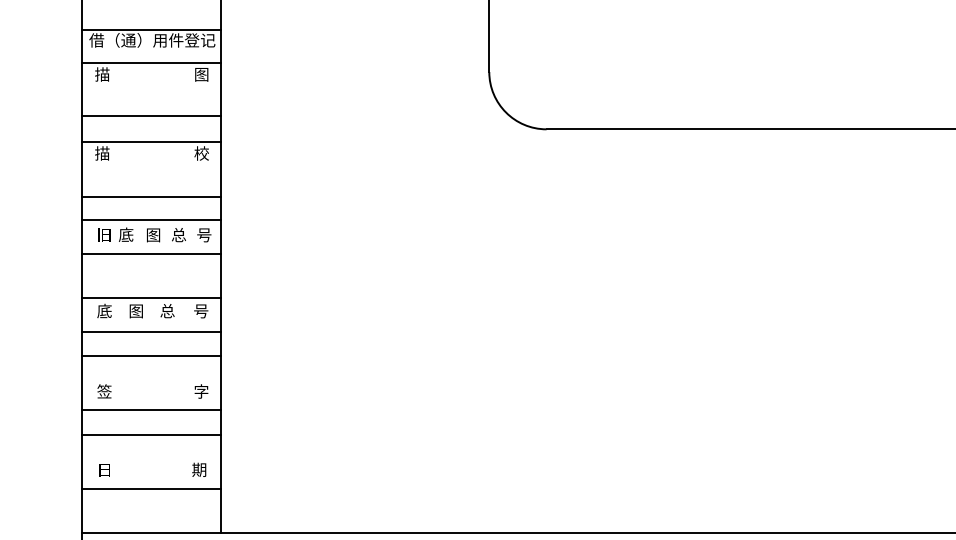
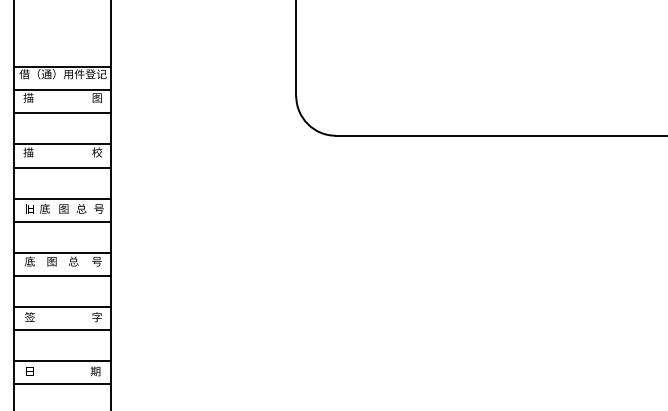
line: (151, 115) -> (62, 113), moved
line: (151, 196) -> (62, 167), moved
line: (151, 355) -> (62, 306), moved
line: (151, 435) -> (62, 361), moved

